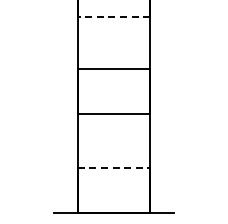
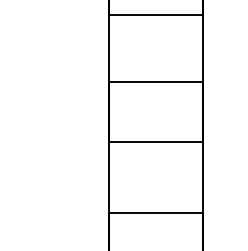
line: (113, 17) -> (155, 15), dashed -> solid
line: (114, 168) -> (156, 213), dashed -> solid

